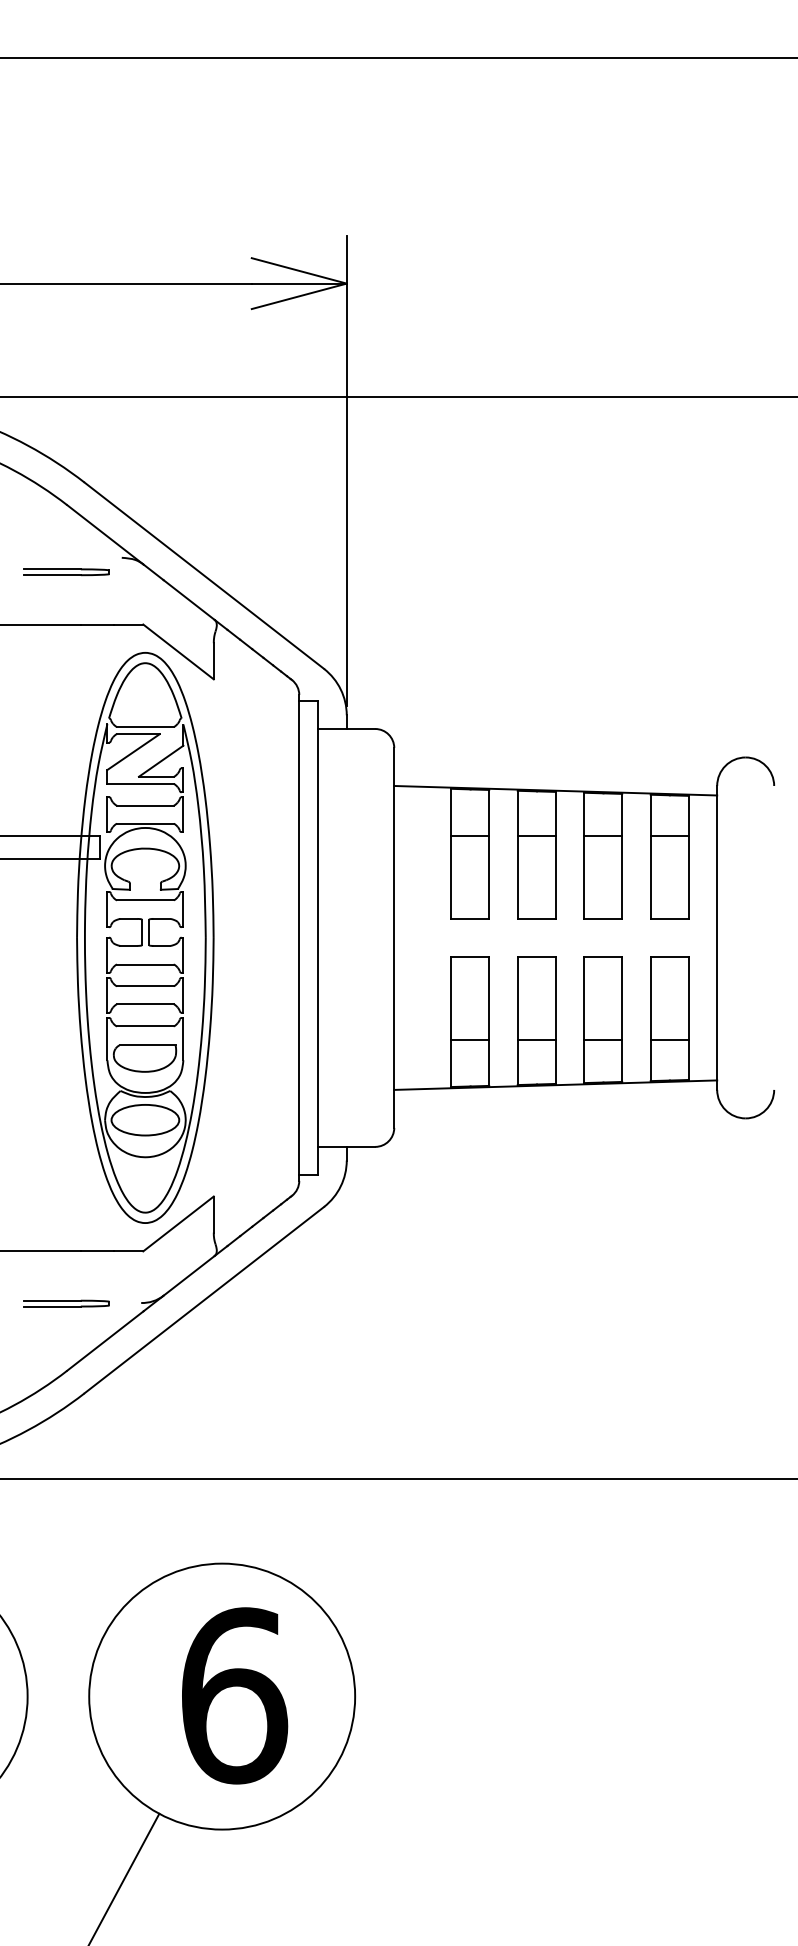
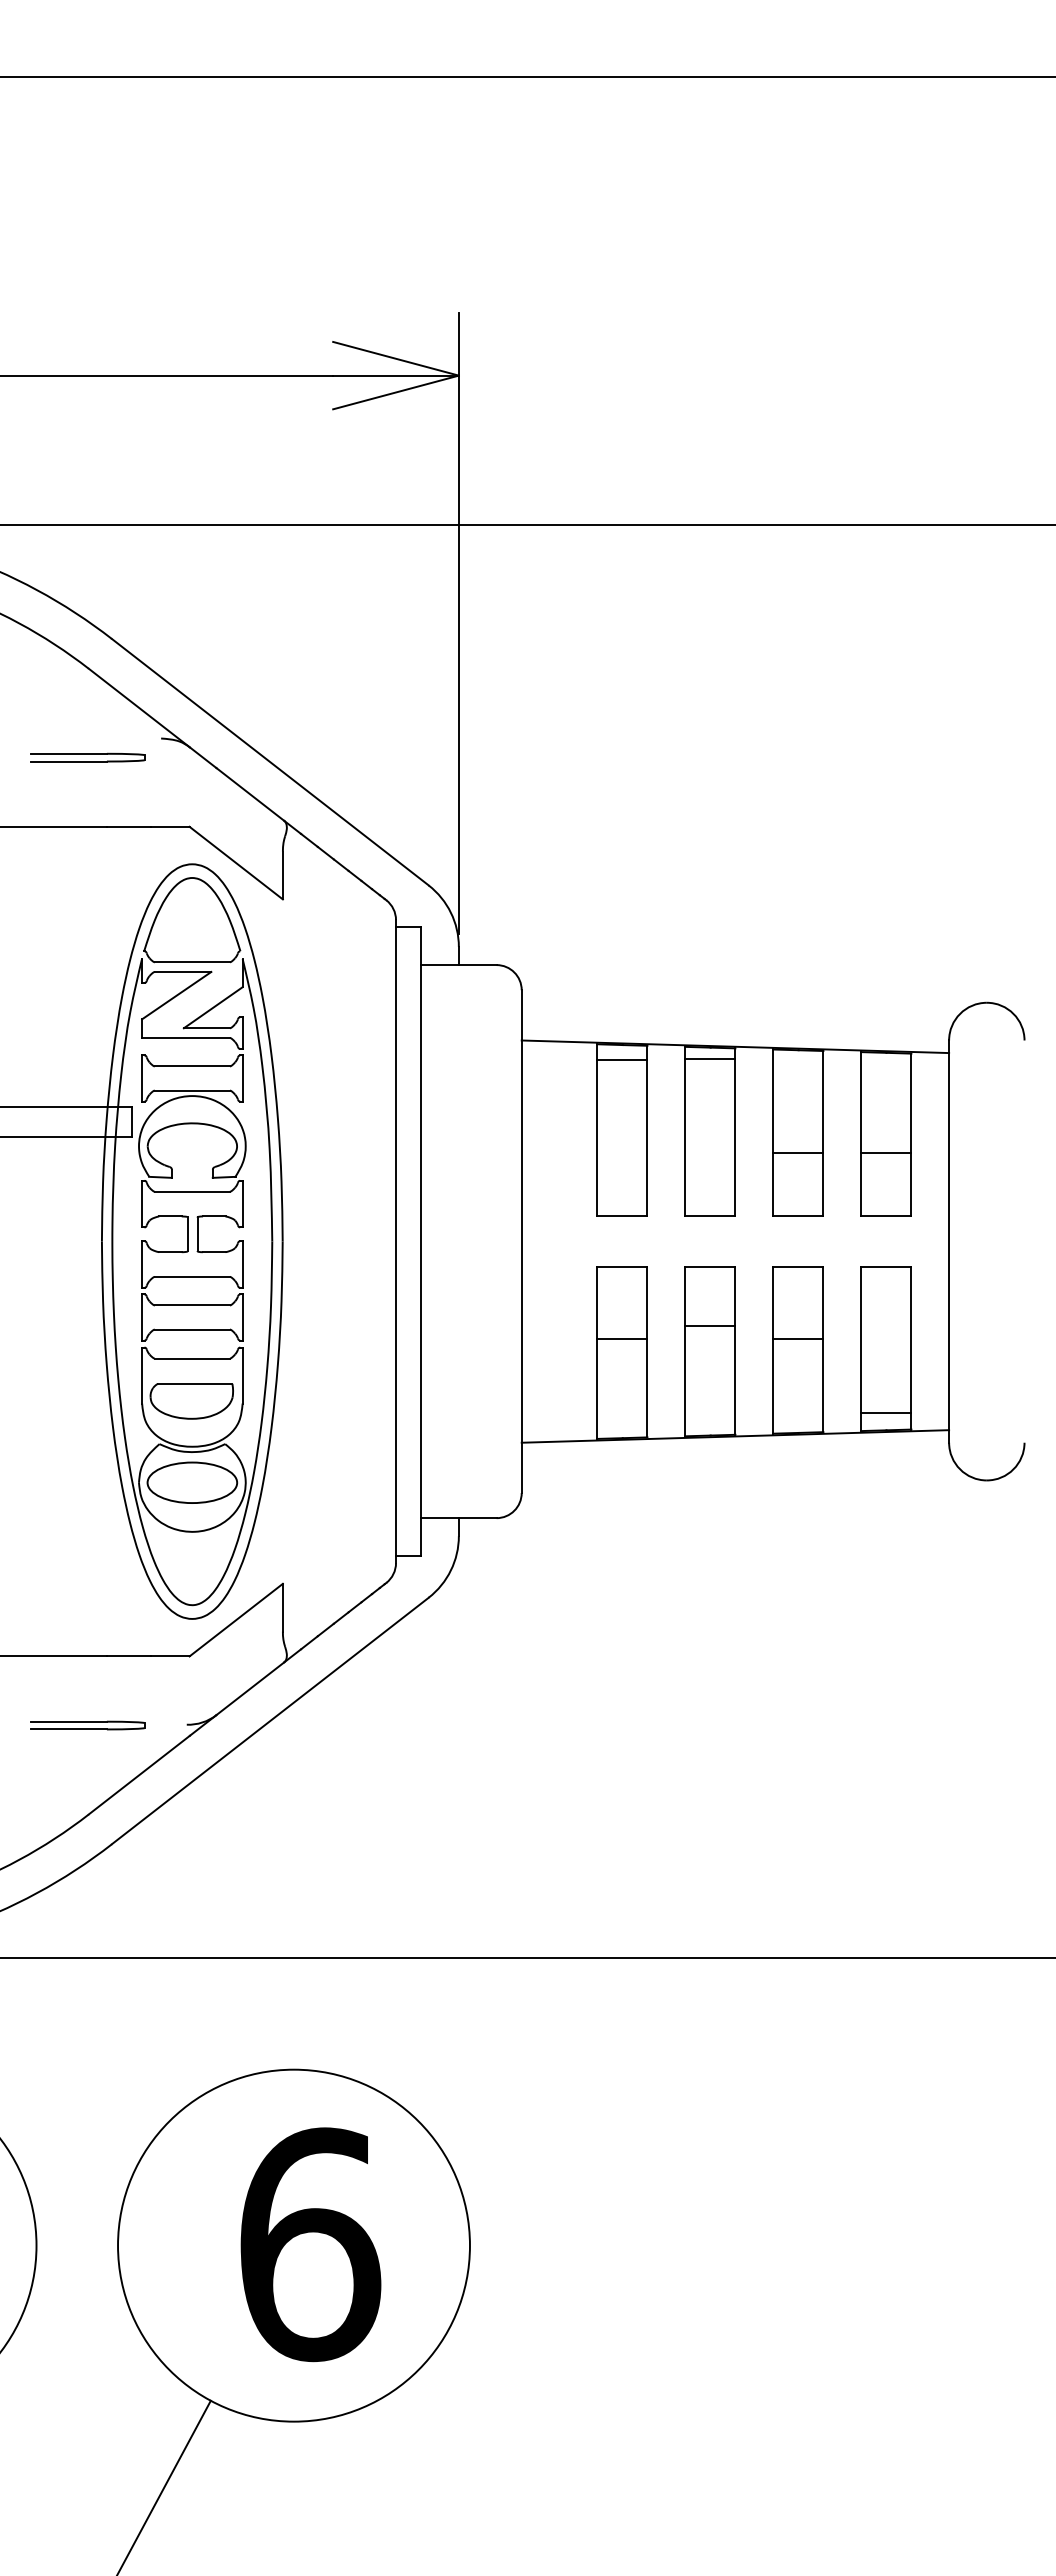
line: (470, 835) -> (622, 1059), moved
line: (536, 835) -> (710, 1058), moved
line: (603, 835) -> (798, 1152), moved
line: (669, 835) -> (886, 1152), moved
line: (470, 1039) -> (622, 1339), moved
line: (536, 1039) -> (710, 1326), moved
line: (603, 1039) -> (798, 1339), moved
line: (669, 1039) -> (886, 1413), moved

